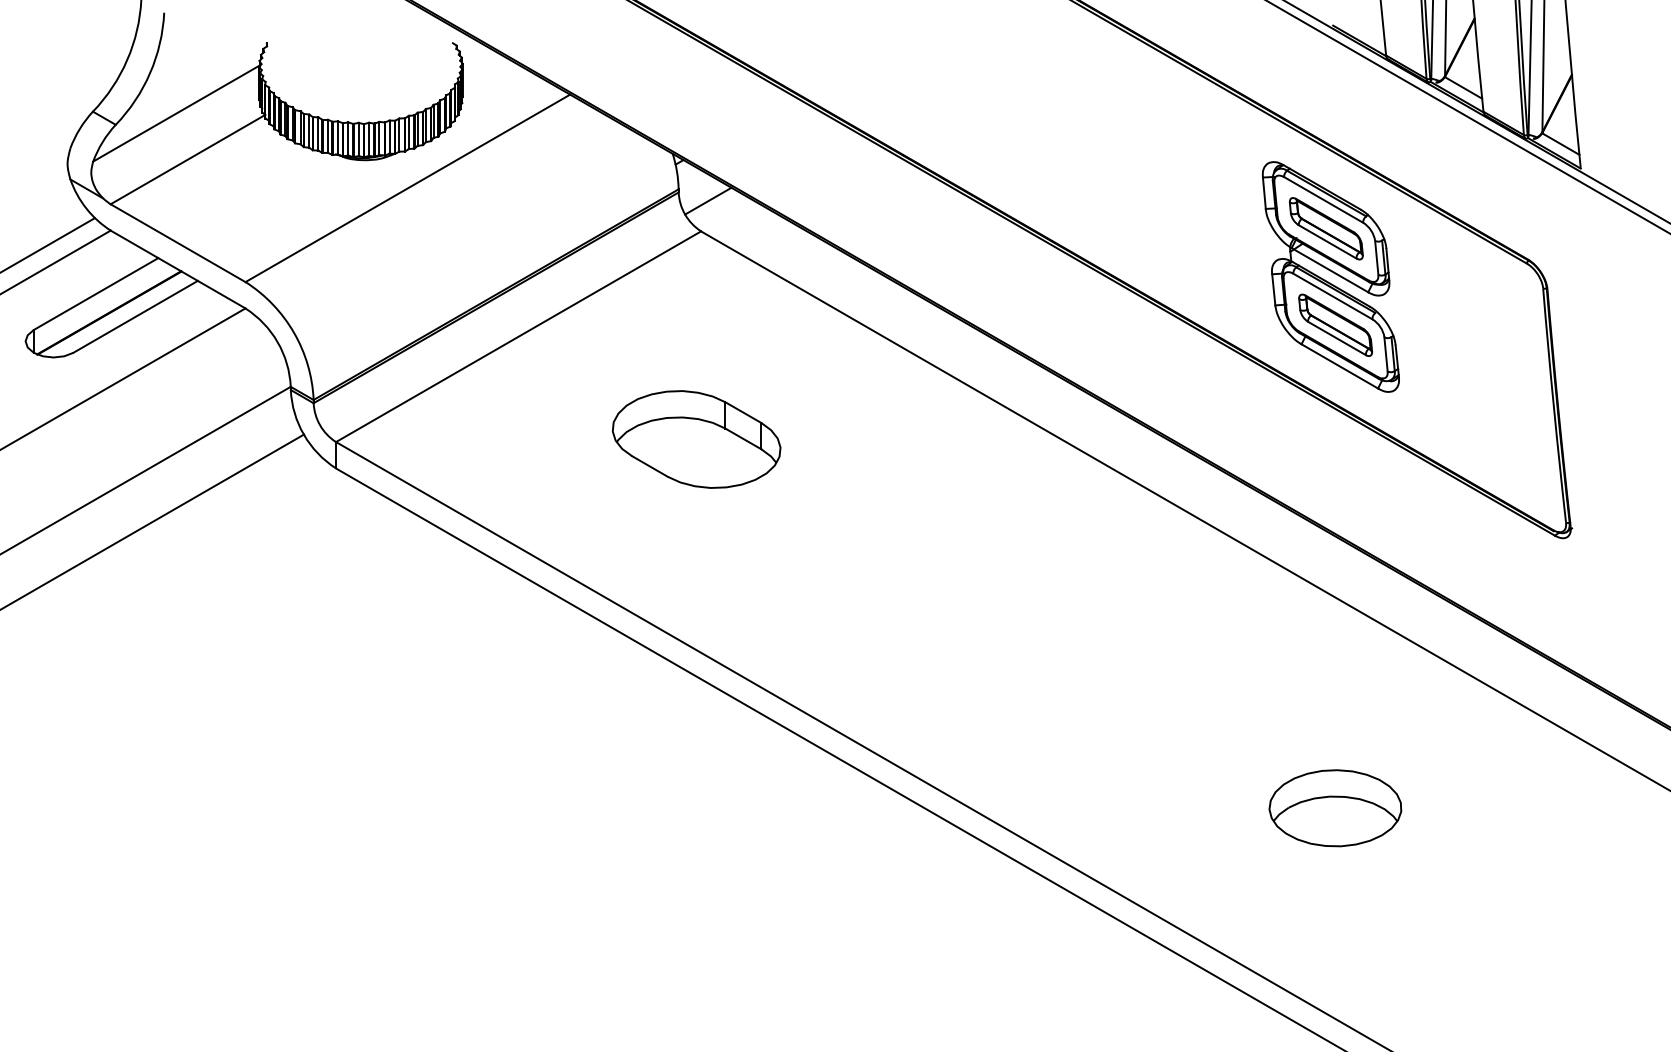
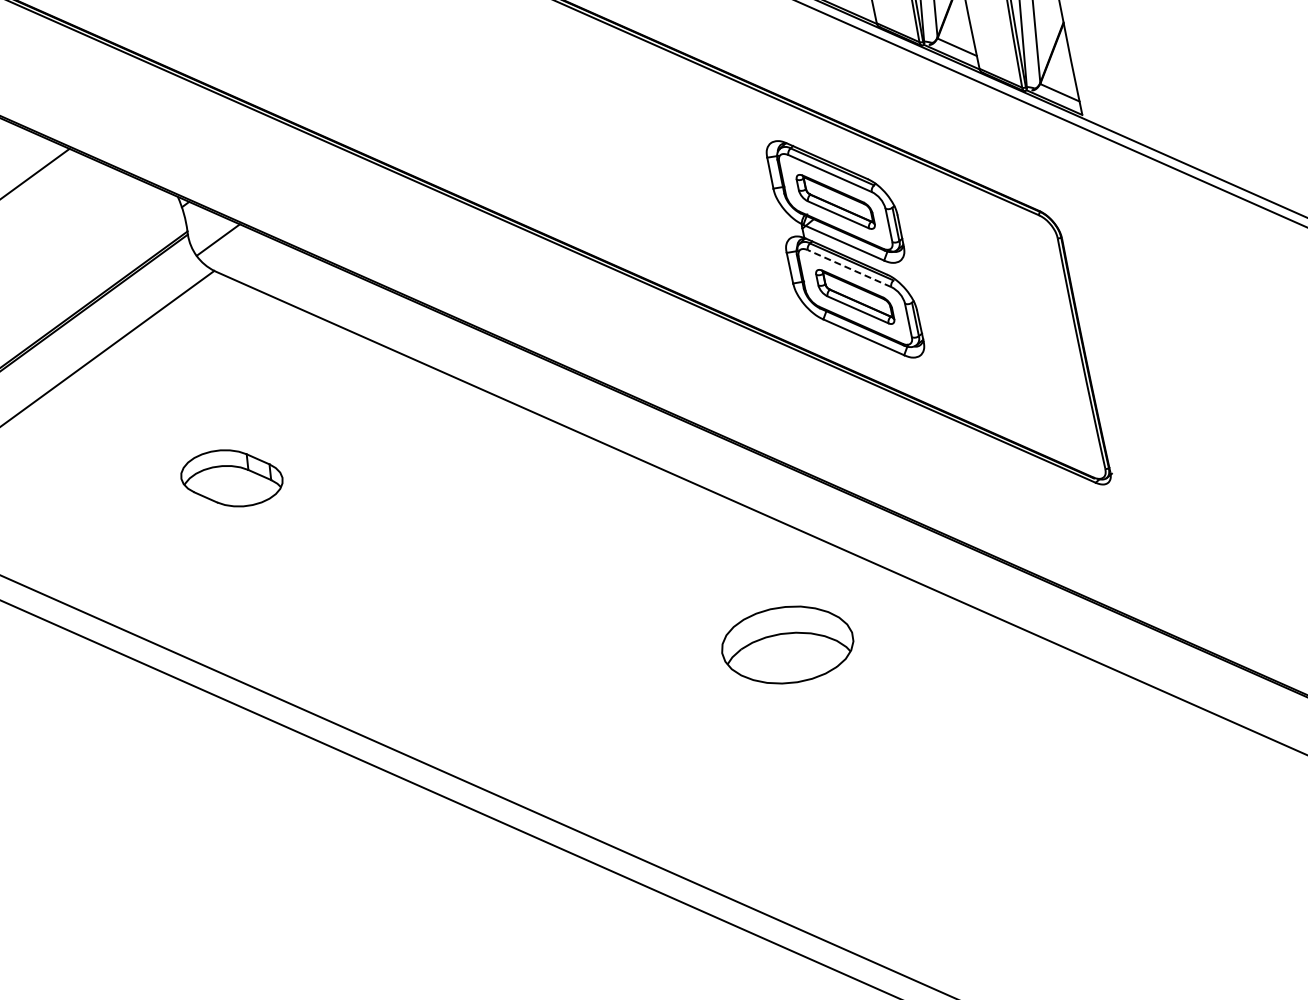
line: (1332, 296) -> (849, 268), solid -> dashed
part: (696, 439) -> (231, 478), size x0.6
part: (1335, 808) -> (787, 645), moved

